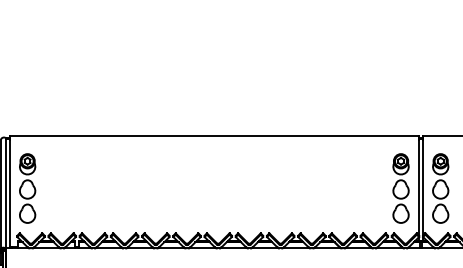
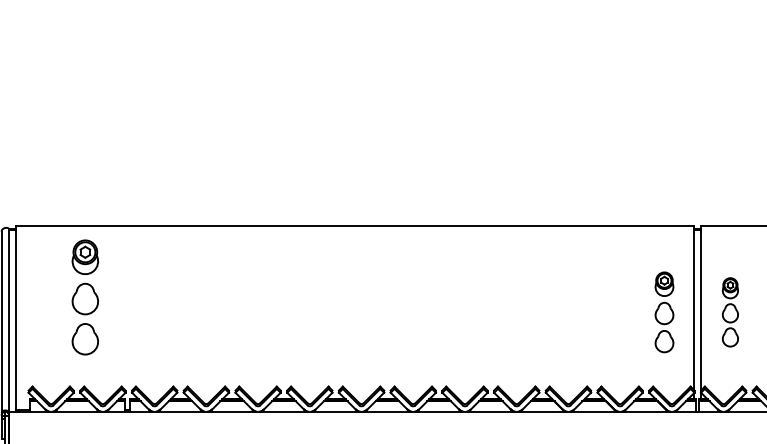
part: (27, 188) -> (85, 297), moved
part: (400, 188) -> (663, 312), size x0.7
part: (440, 188) -> (729, 312), size x0.6

